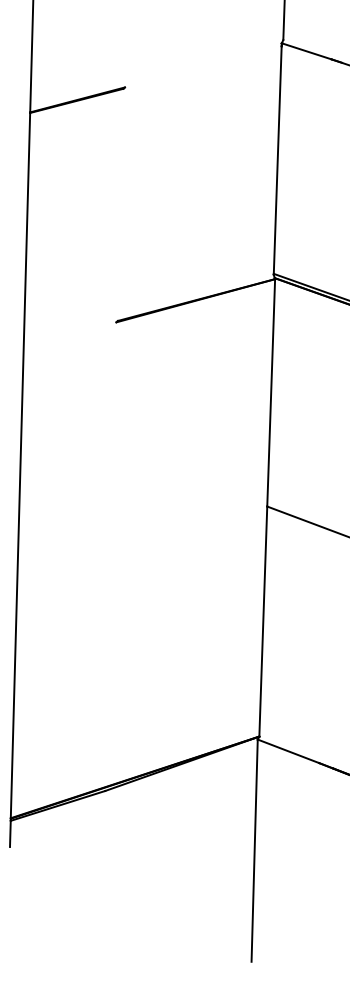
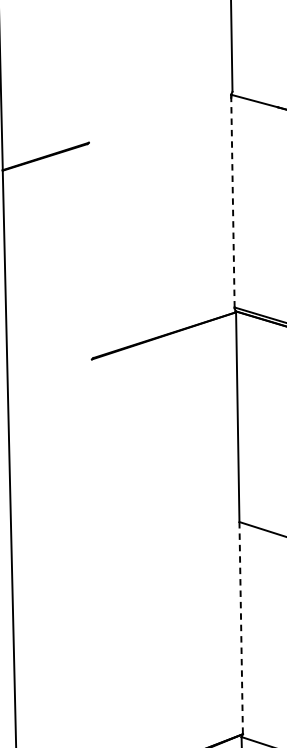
line: (277, 160) -> (232, 202), solid -> dashed
line: (263, 622) -> (241, 628), solid -> dashed

